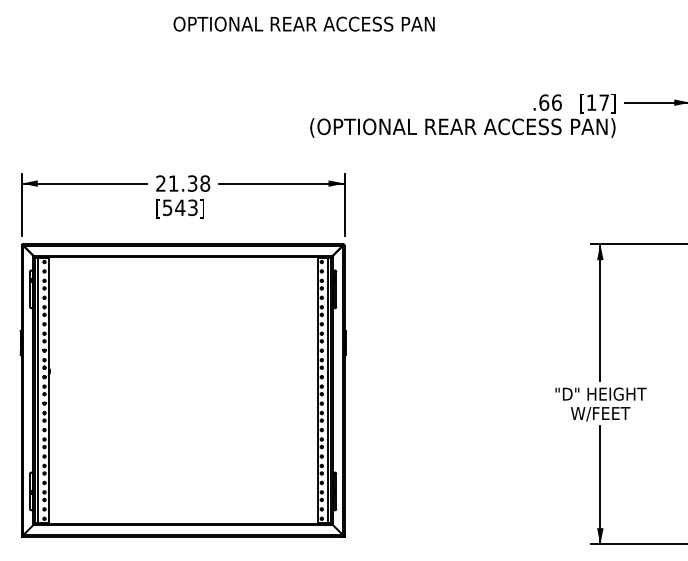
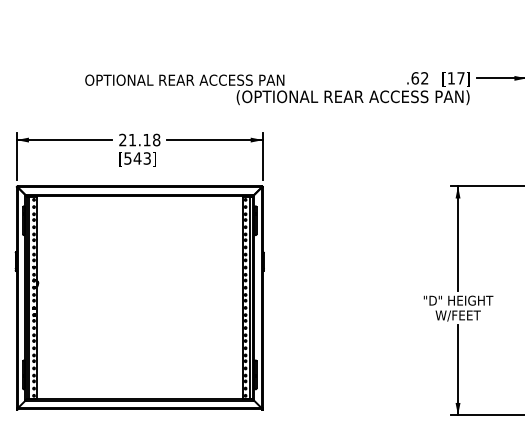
text: (303, 23) -> (184, 79), moved
text: (556, 102) -> (424, 78), .66 -> .62
text: (192, 183) -> (146, 140), 21.38 -> 21.18

